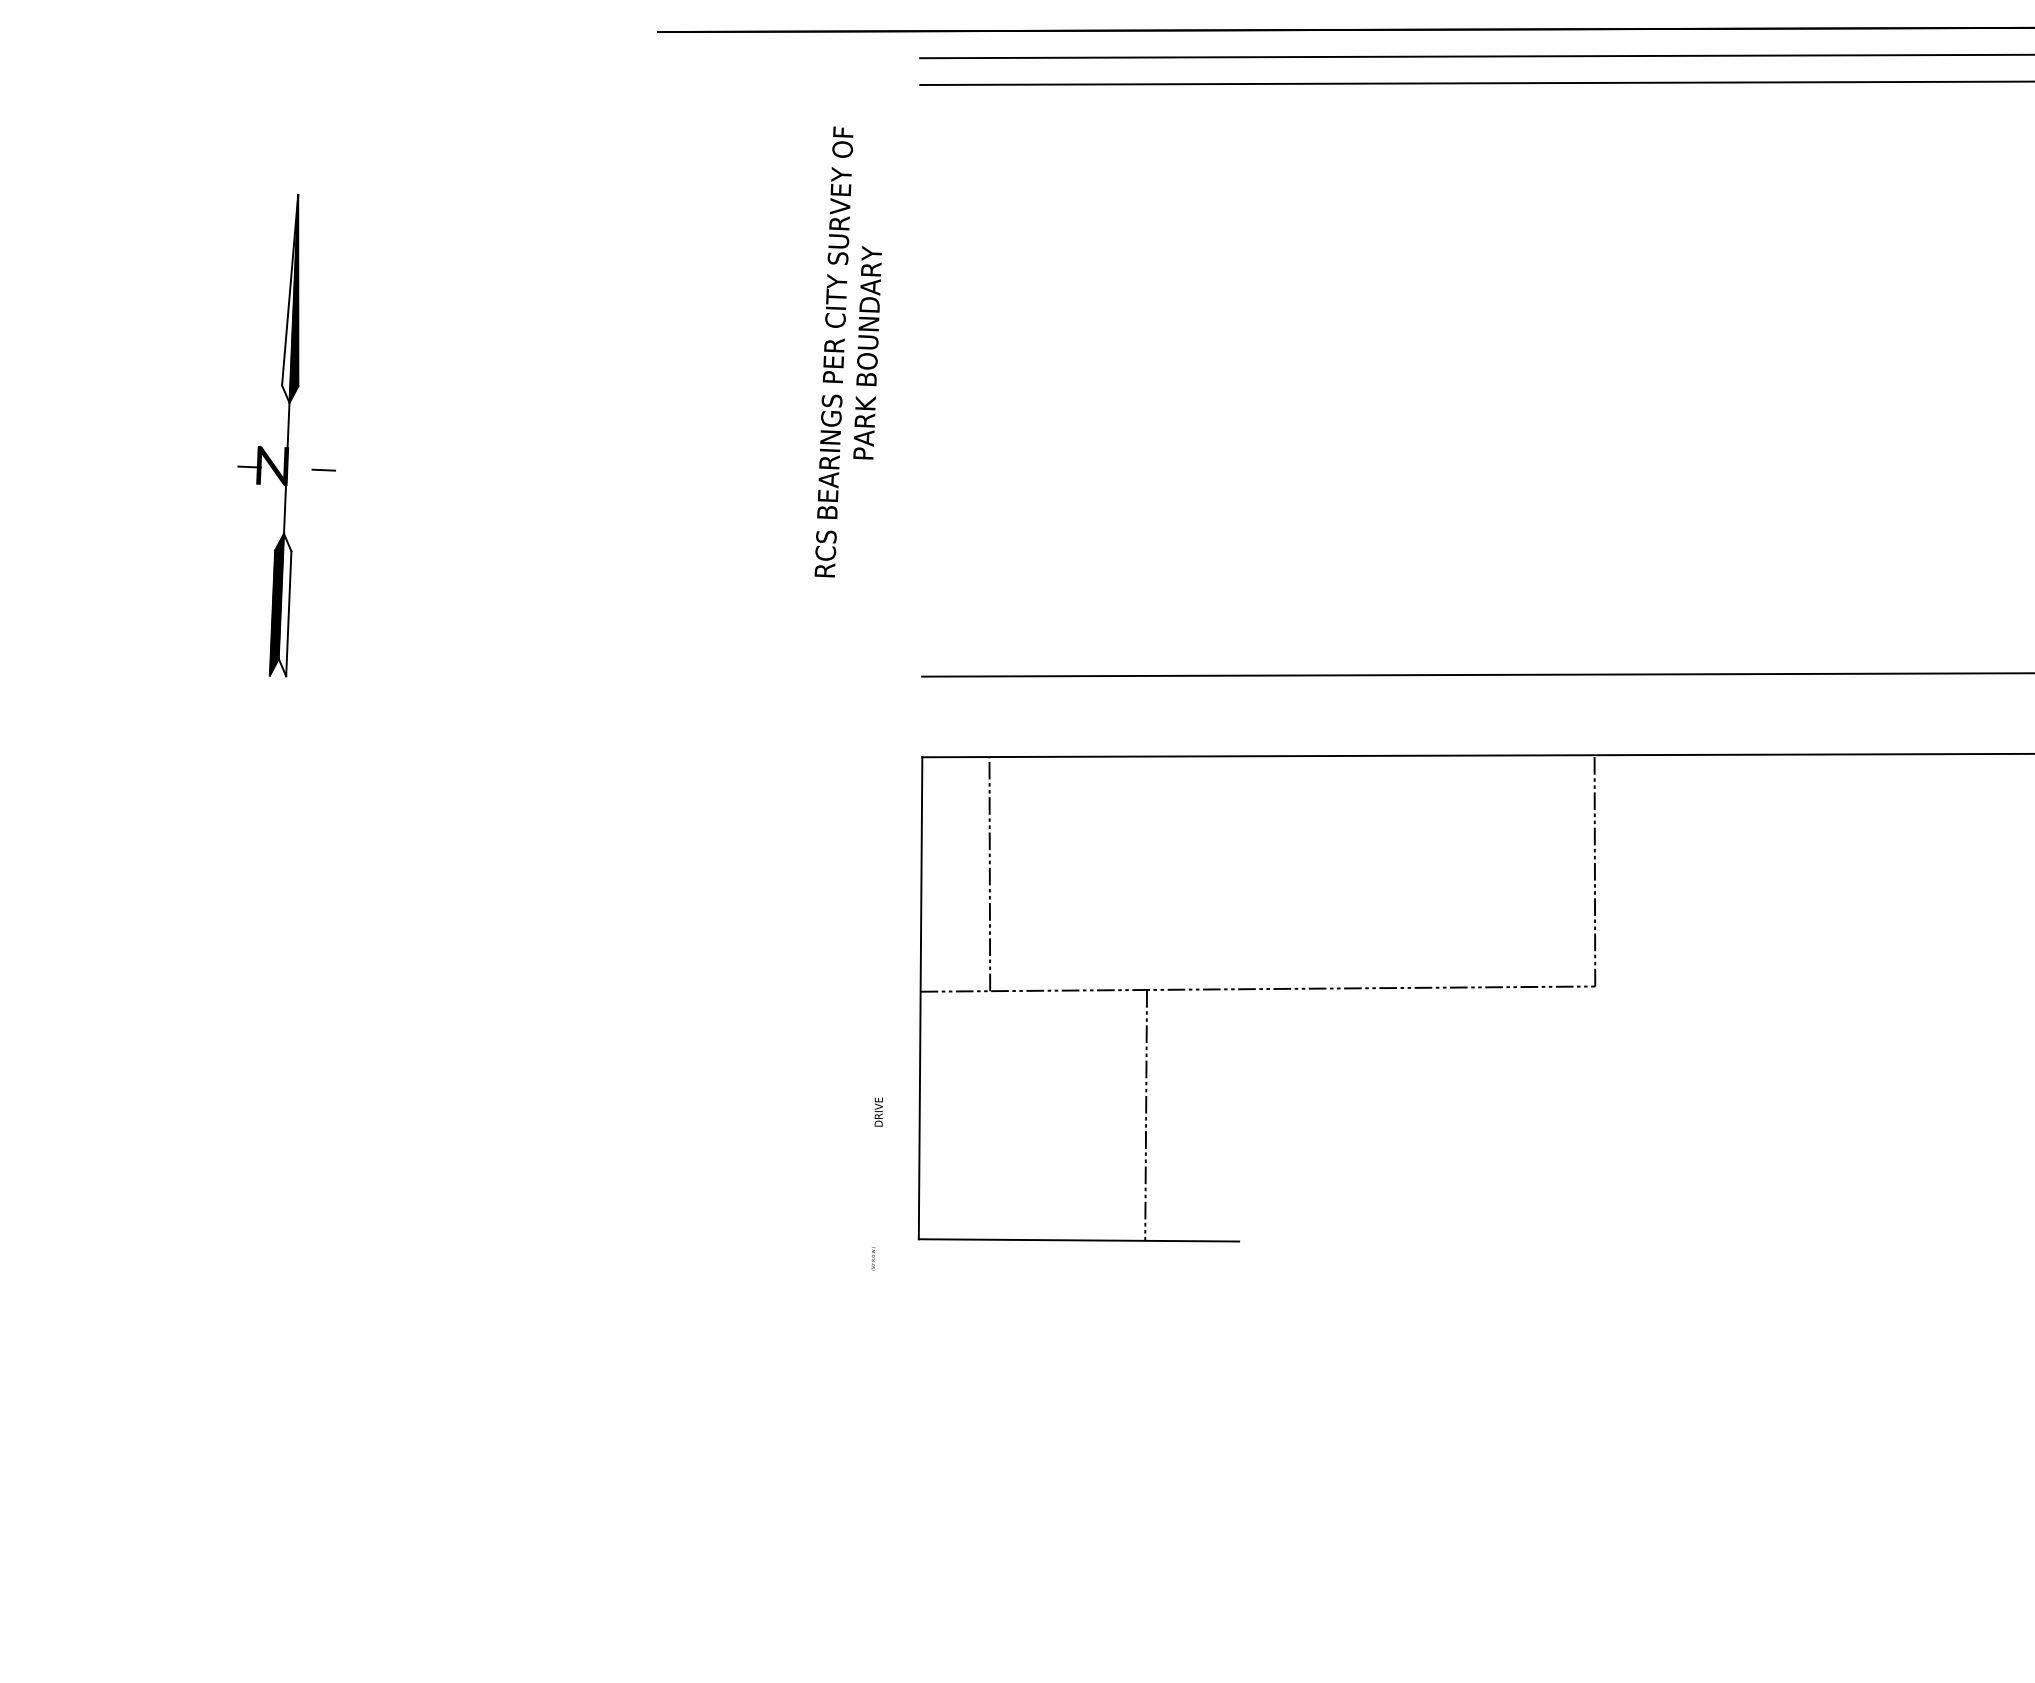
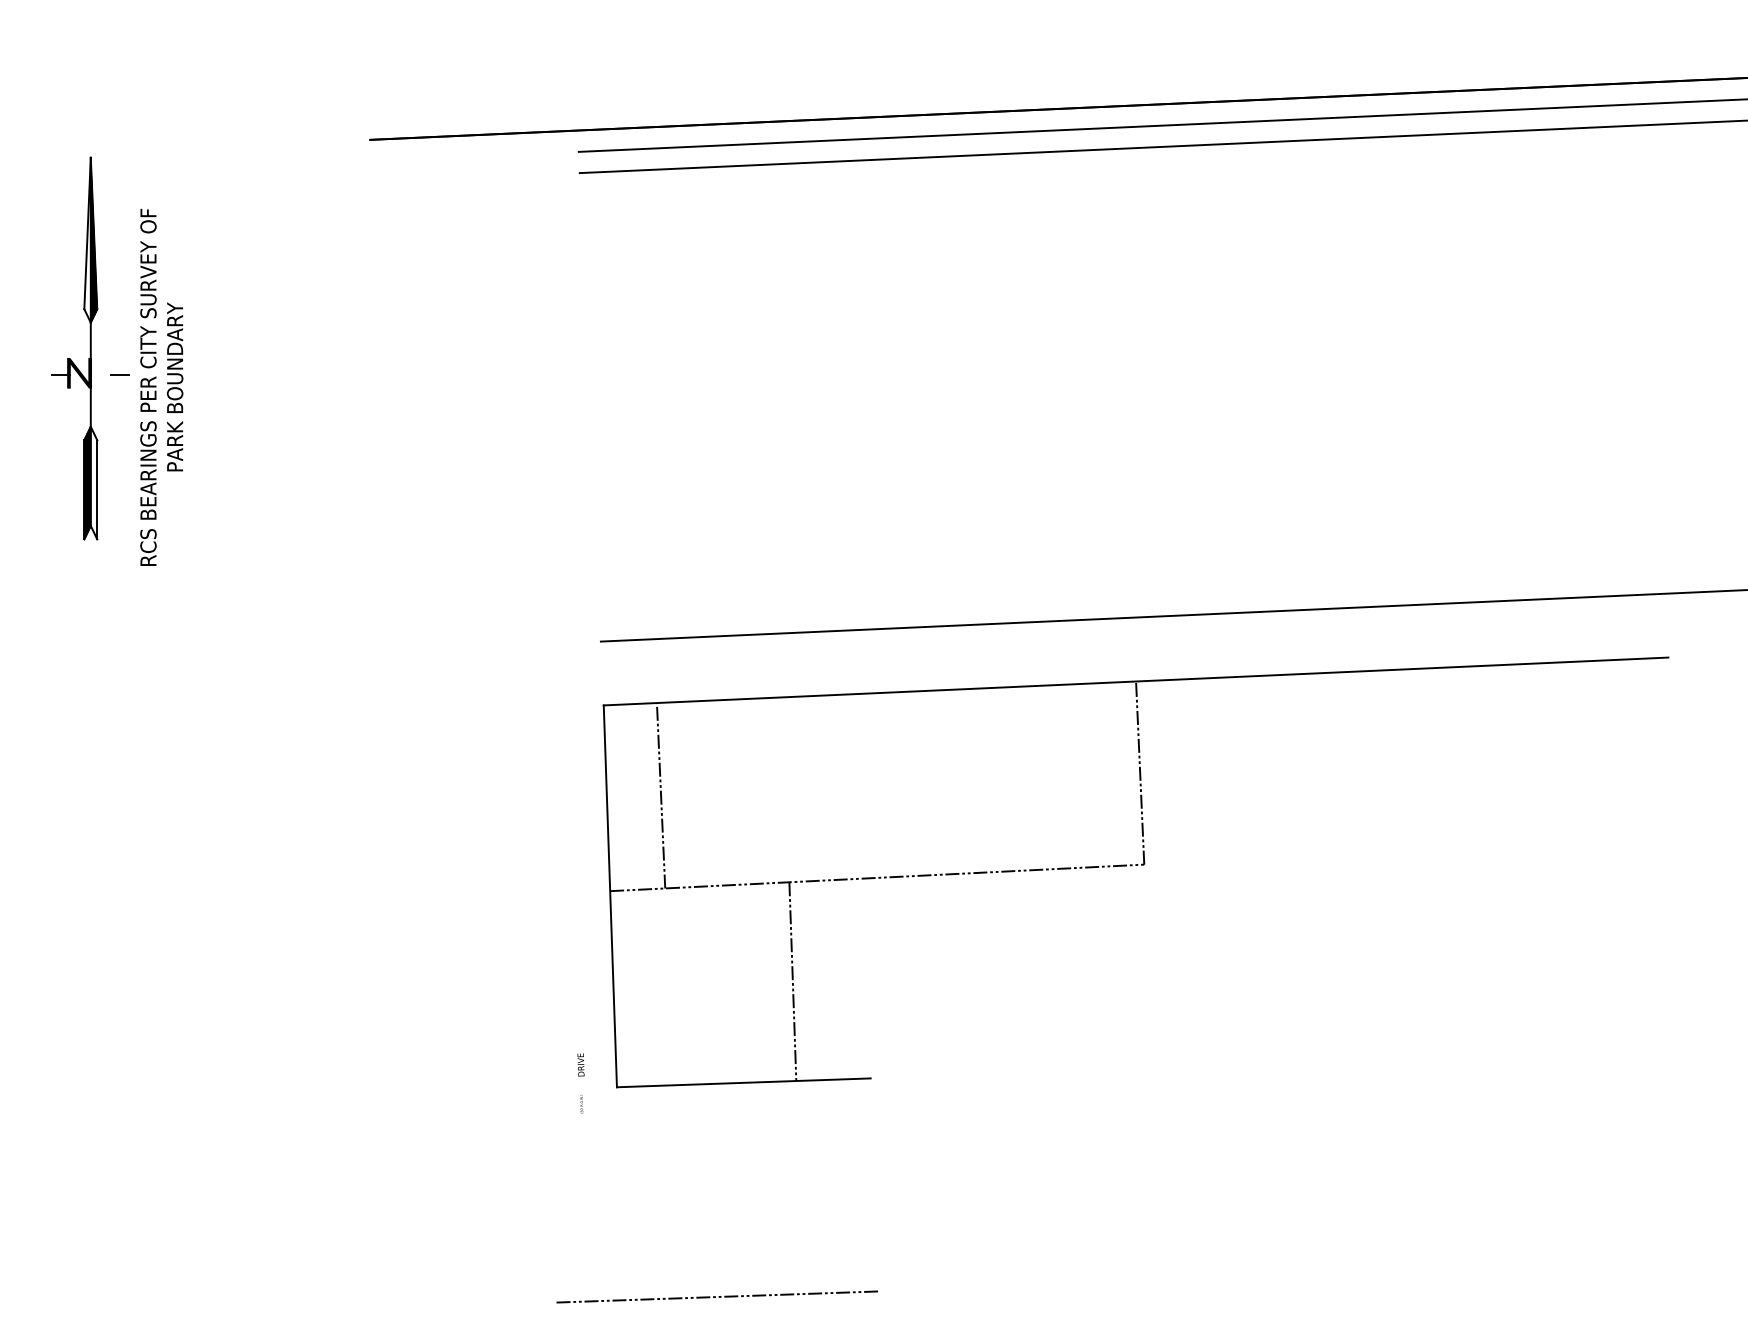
text: (850, 351) -> (161, 386), moved
part: (287, 435) -> (90, 348), moved
text: (878, 1111) -> (580, 1064), moved
line: (1033, 1508) -> (716, 1296), added

